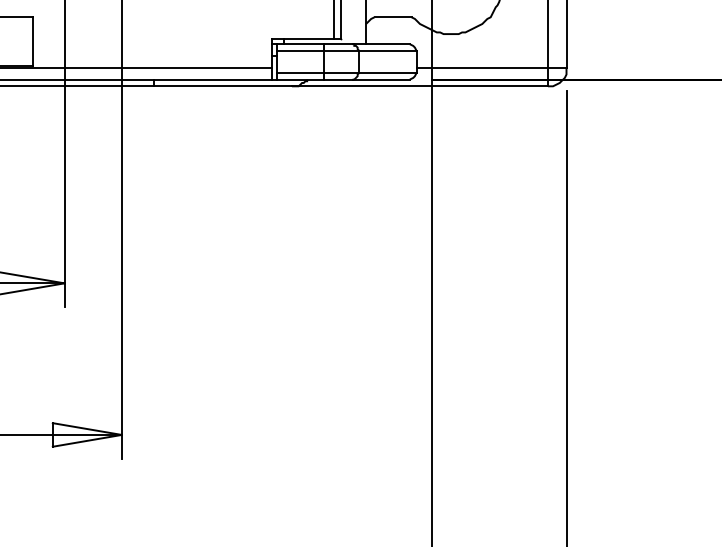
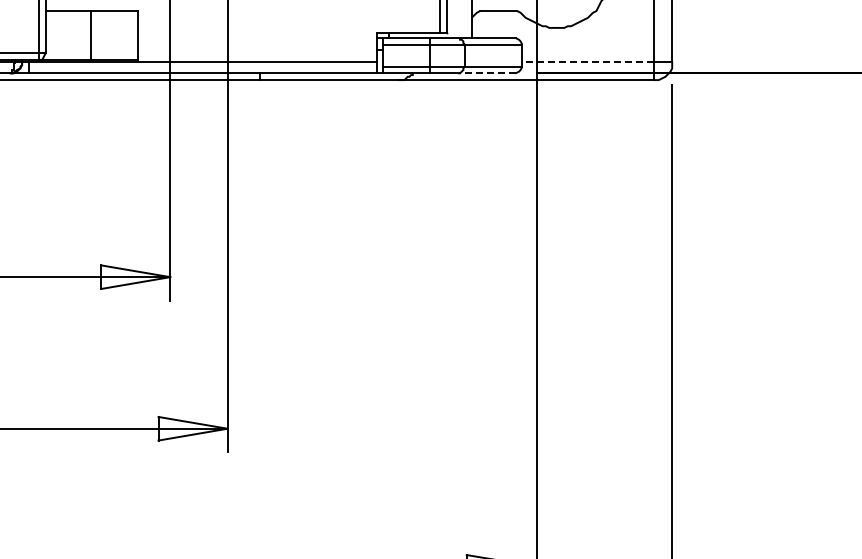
line: (482, 67) -> (588, 61), solid -> dashed
line: (380, 79) -> (486, 73), solid -> dashed

